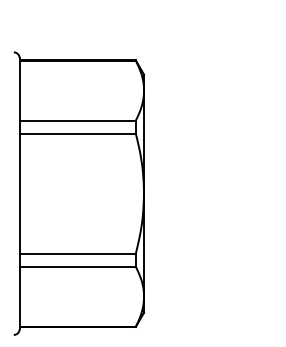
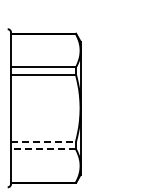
line: (79, 253) -> (44, 141), solid -> dashed
line: (77, 267) -> (43, 149), solid -> dashed

